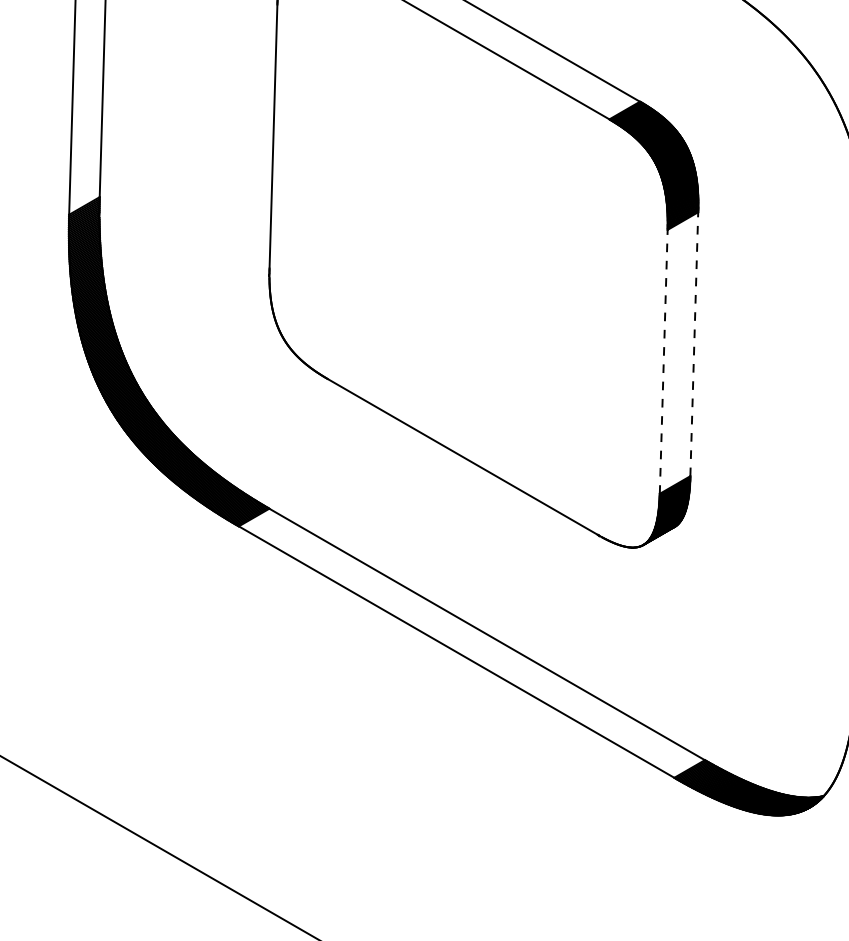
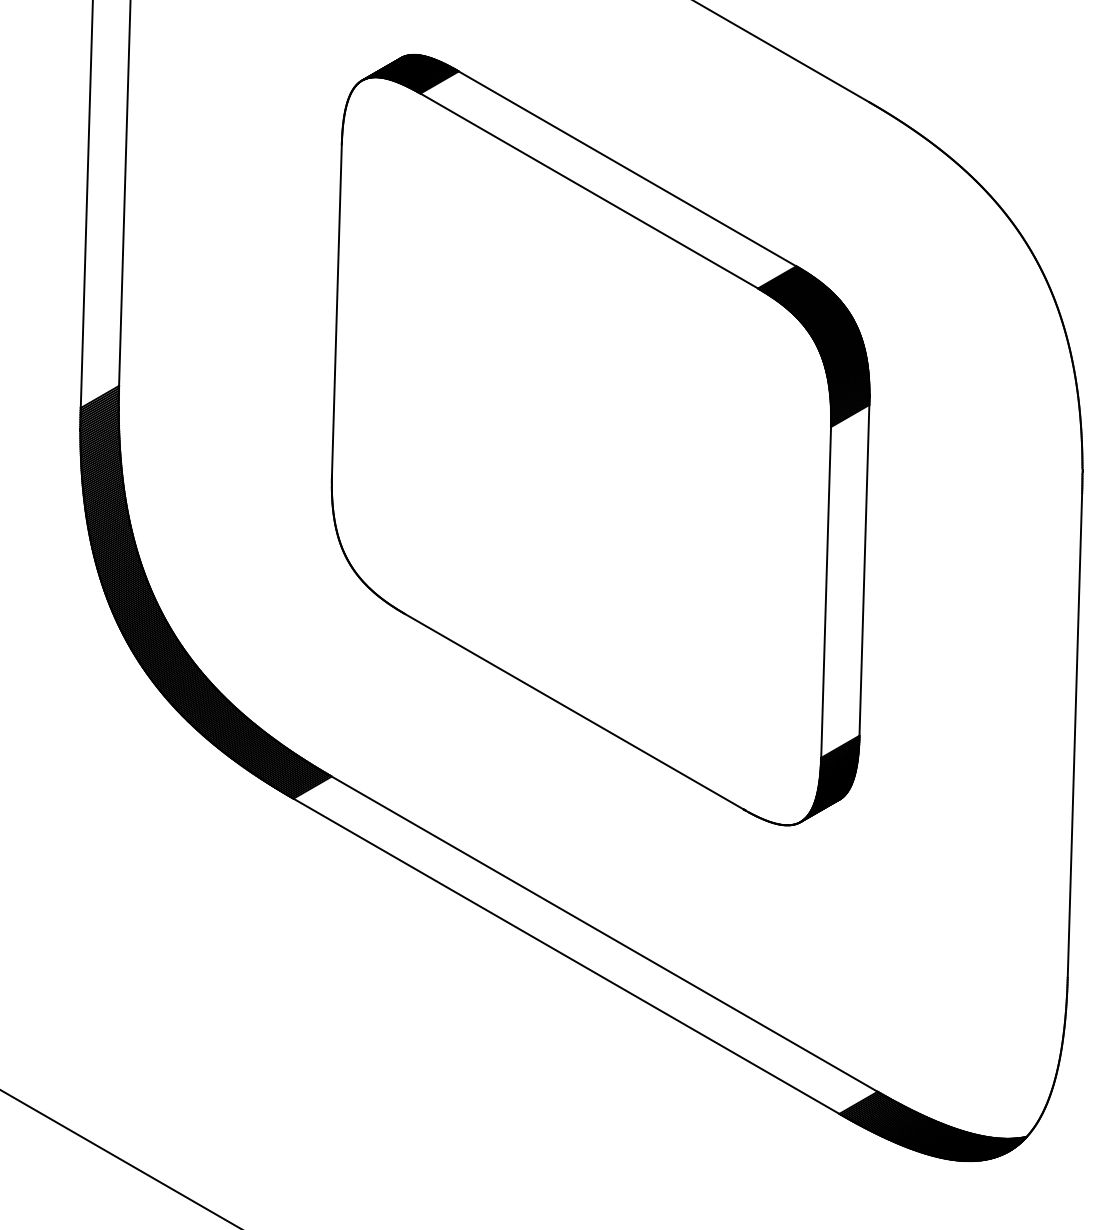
line: (694, 344) -> (864, 570), dashed -> solid
line: (664, 361) -> (826, 592), dashed -> solid

